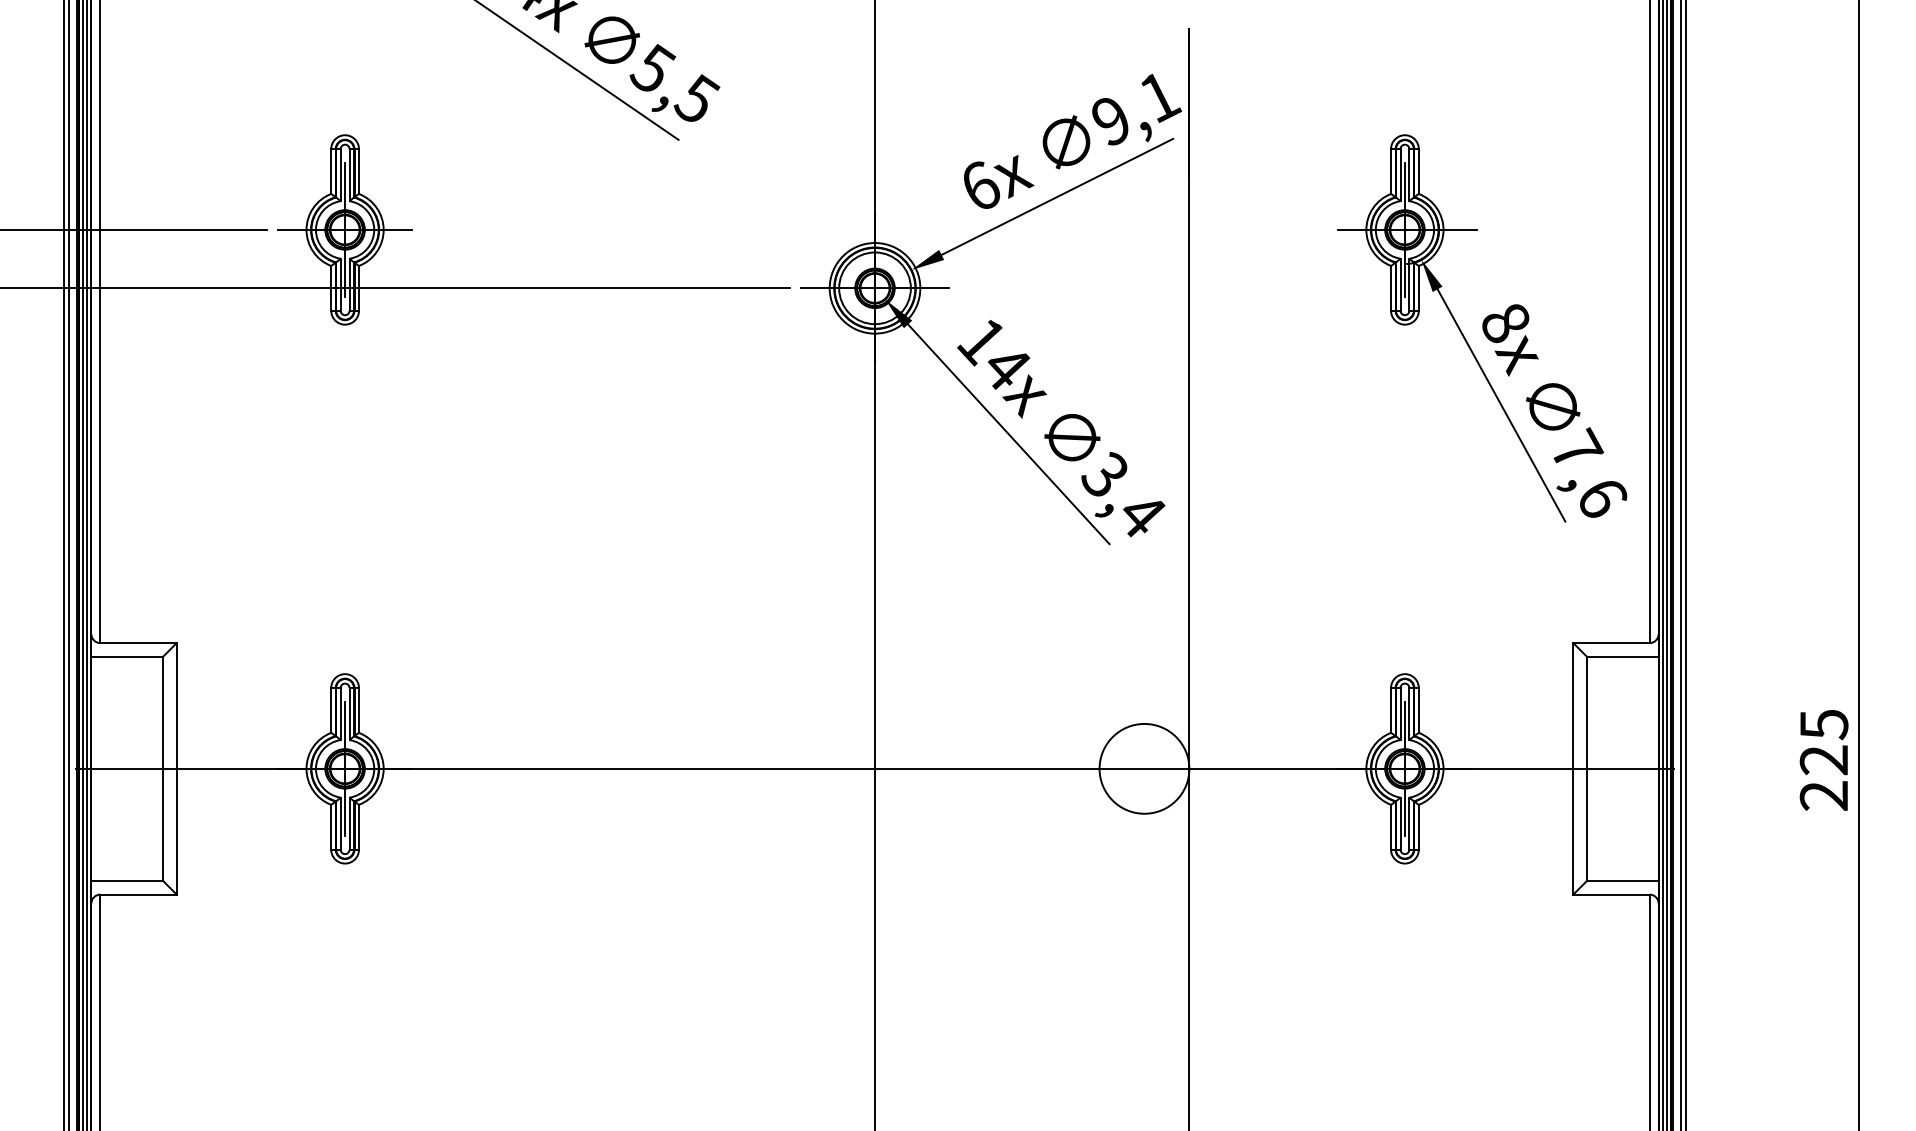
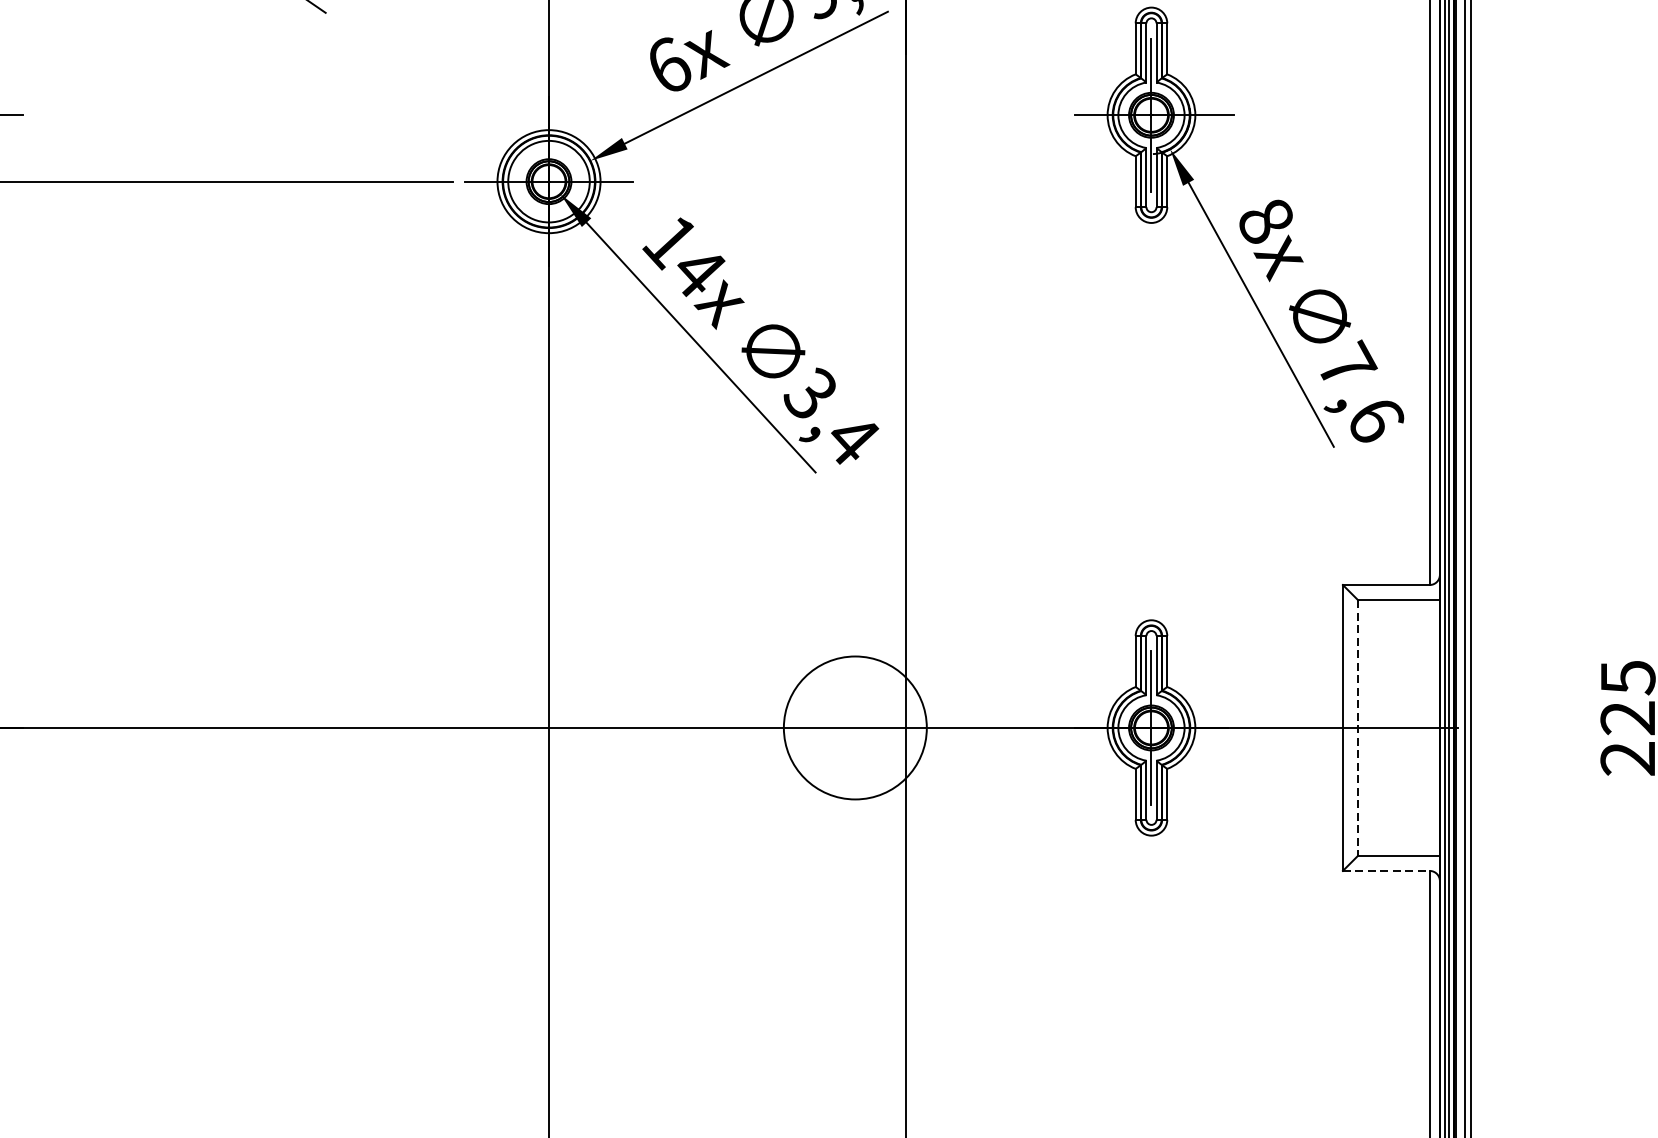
circle: (1144, 768) -> (855, 727), size x1.4
line: (1586, 769) -> (1357, 728), solid -> dashed
line: (1611, 894) -> (1386, 870), solid -> dashed

